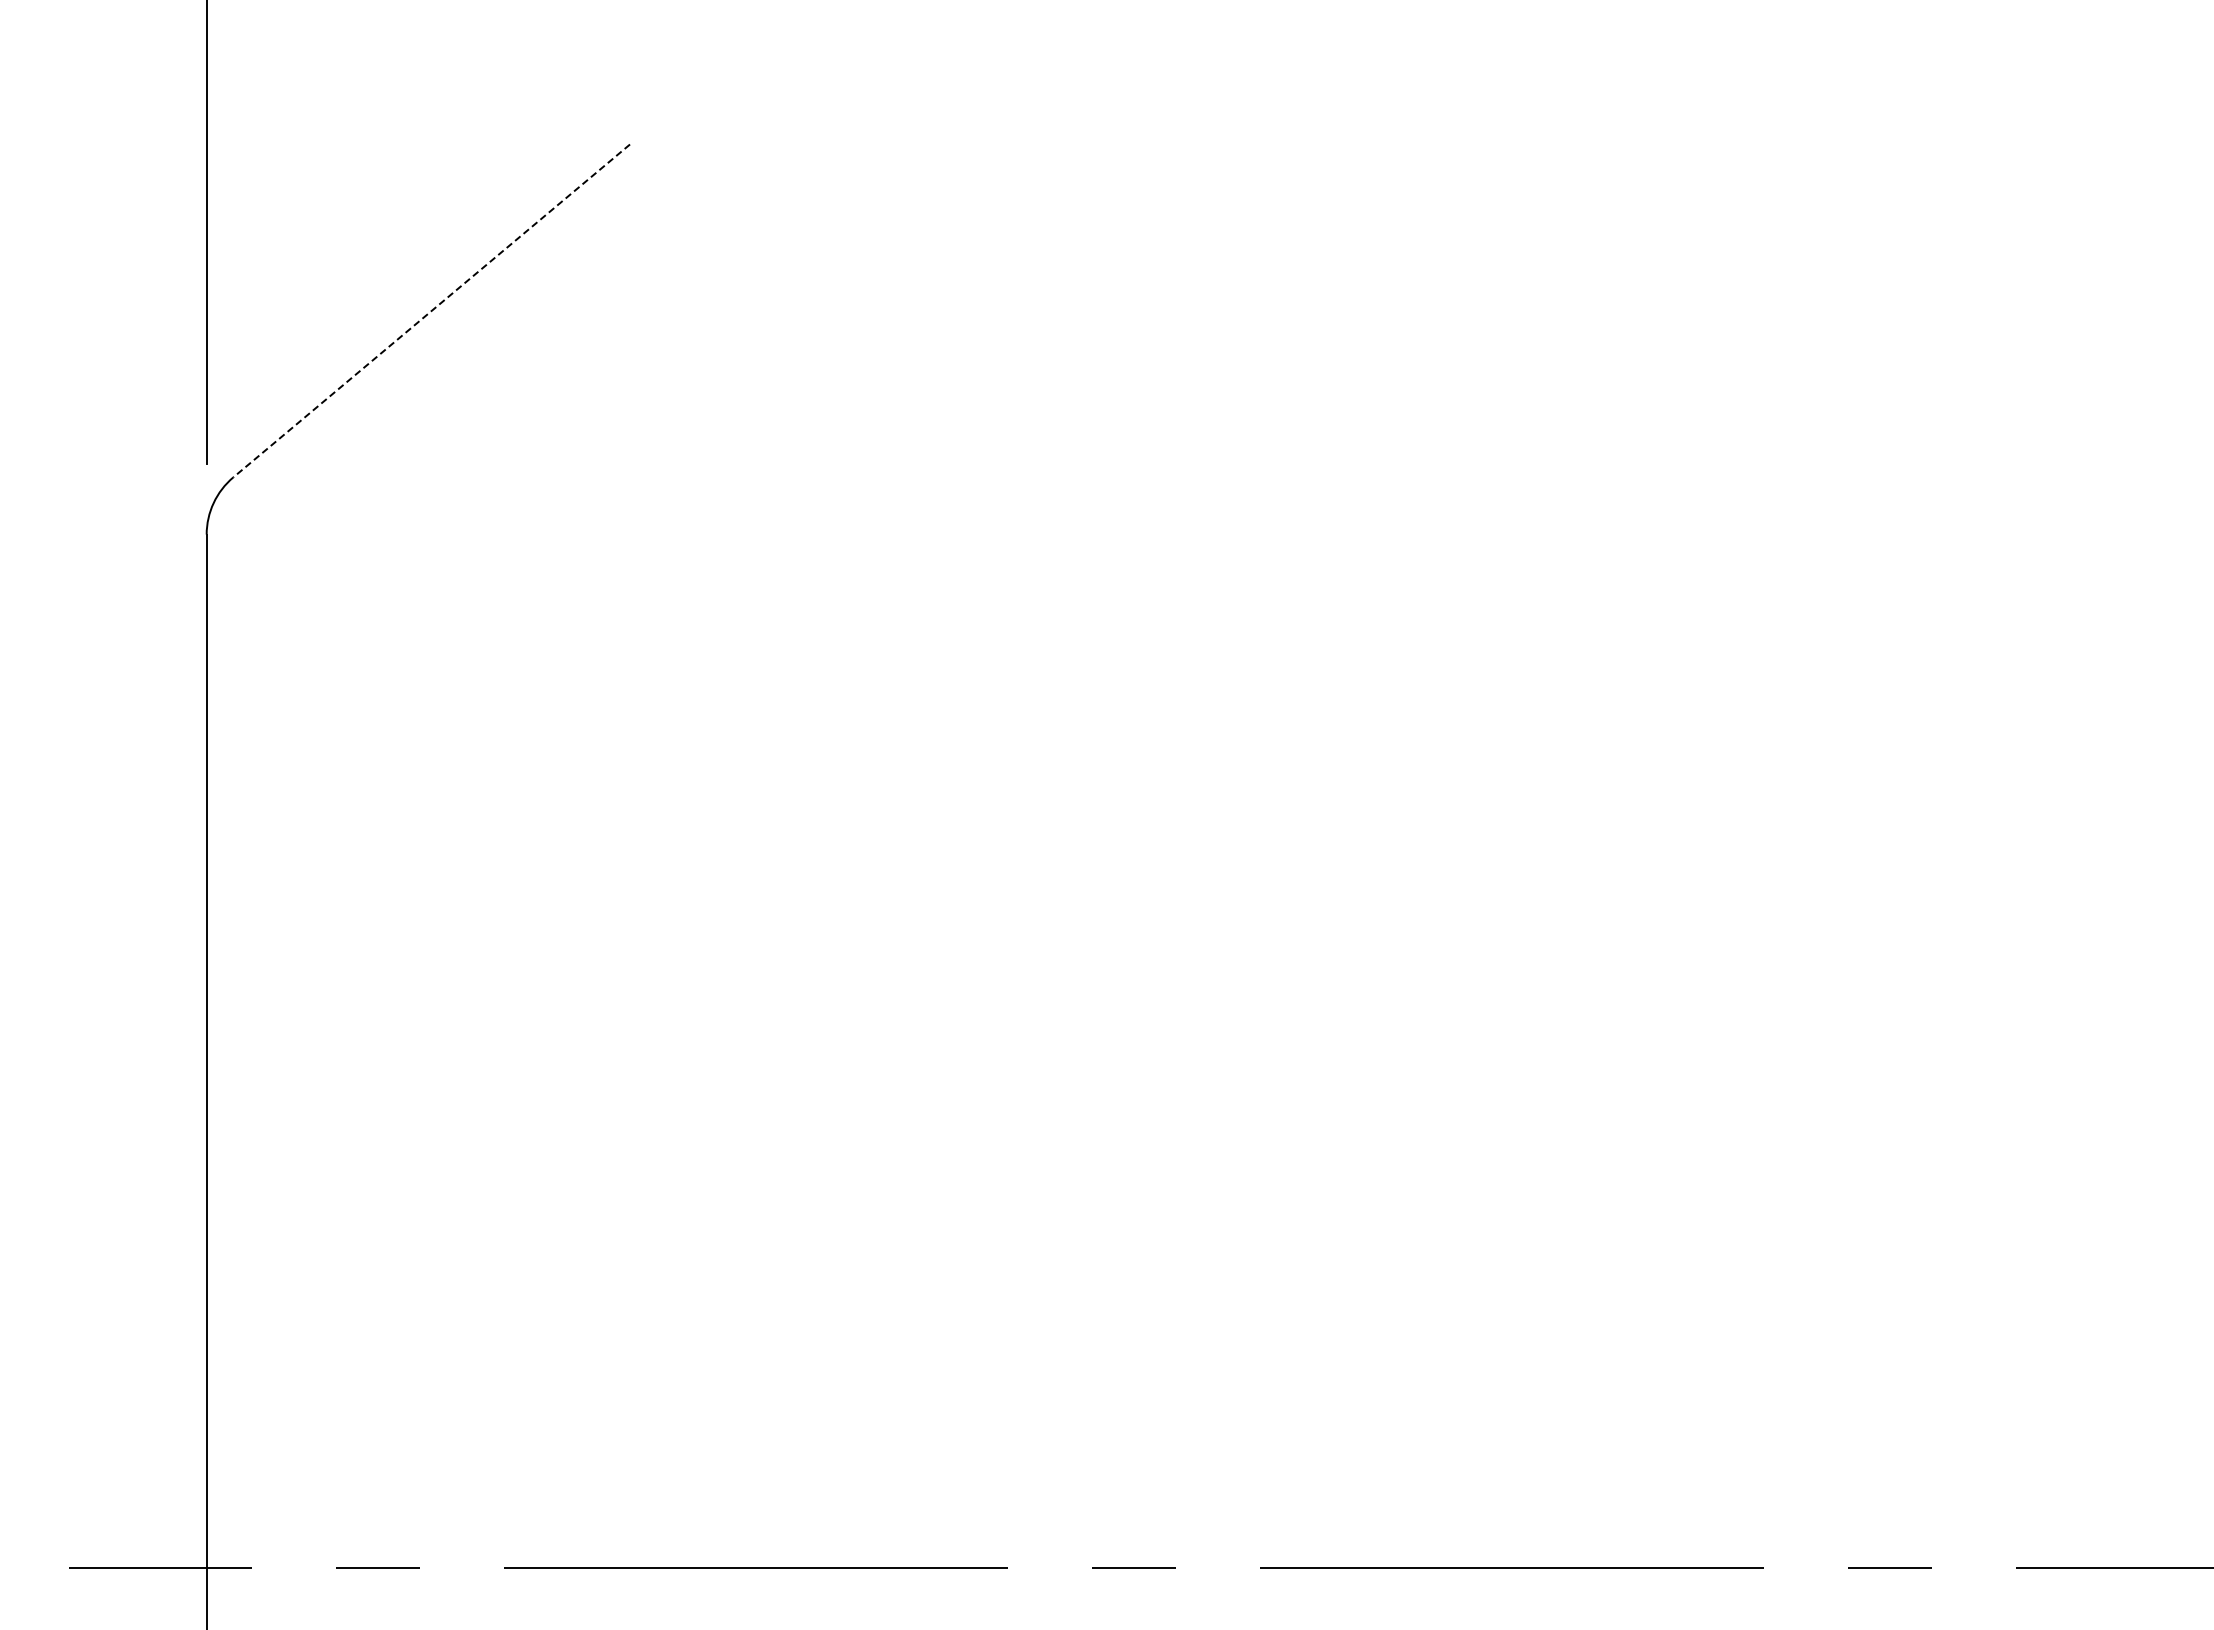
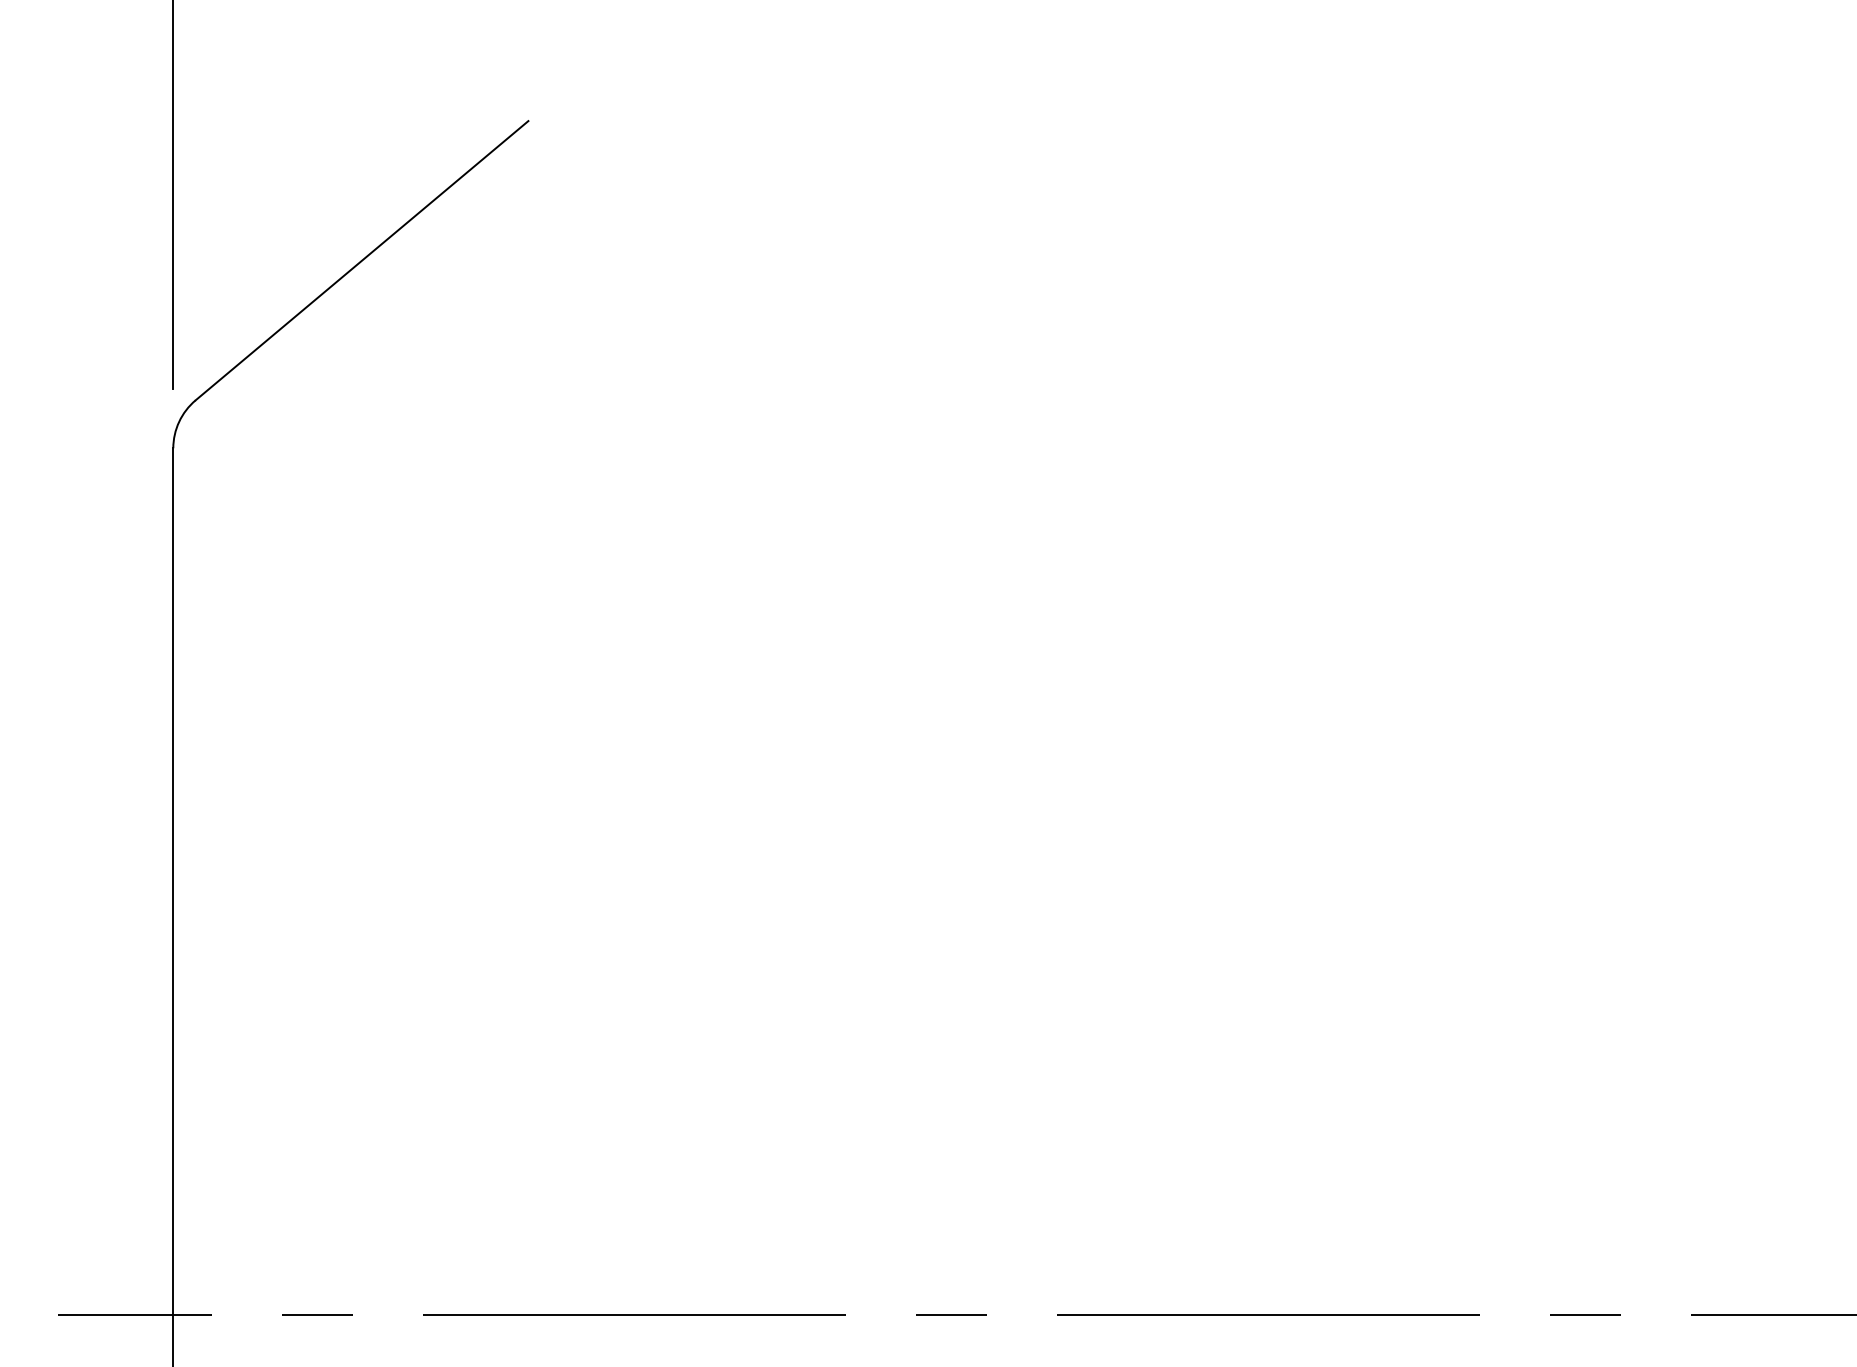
line: (431, 310) -> (361, 260), dashed -> solid

